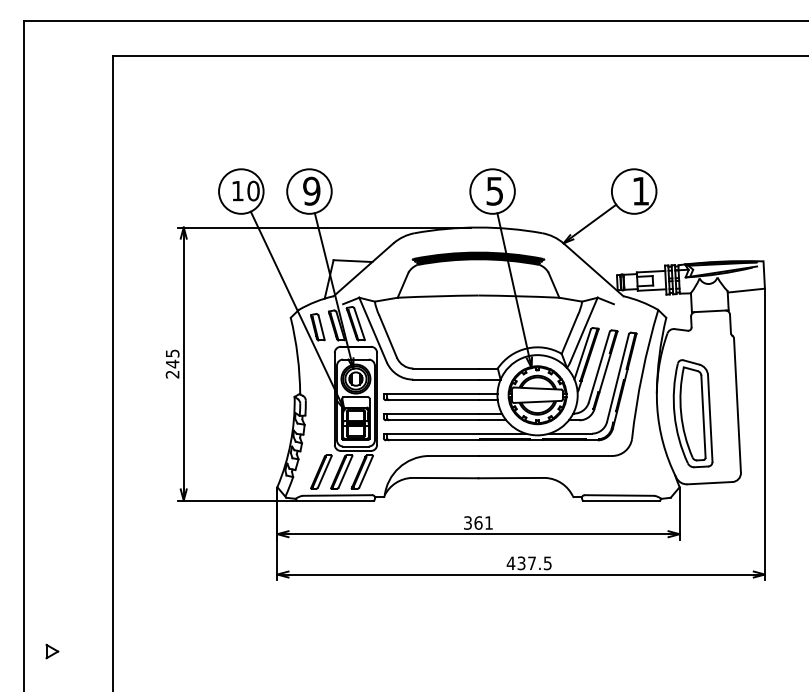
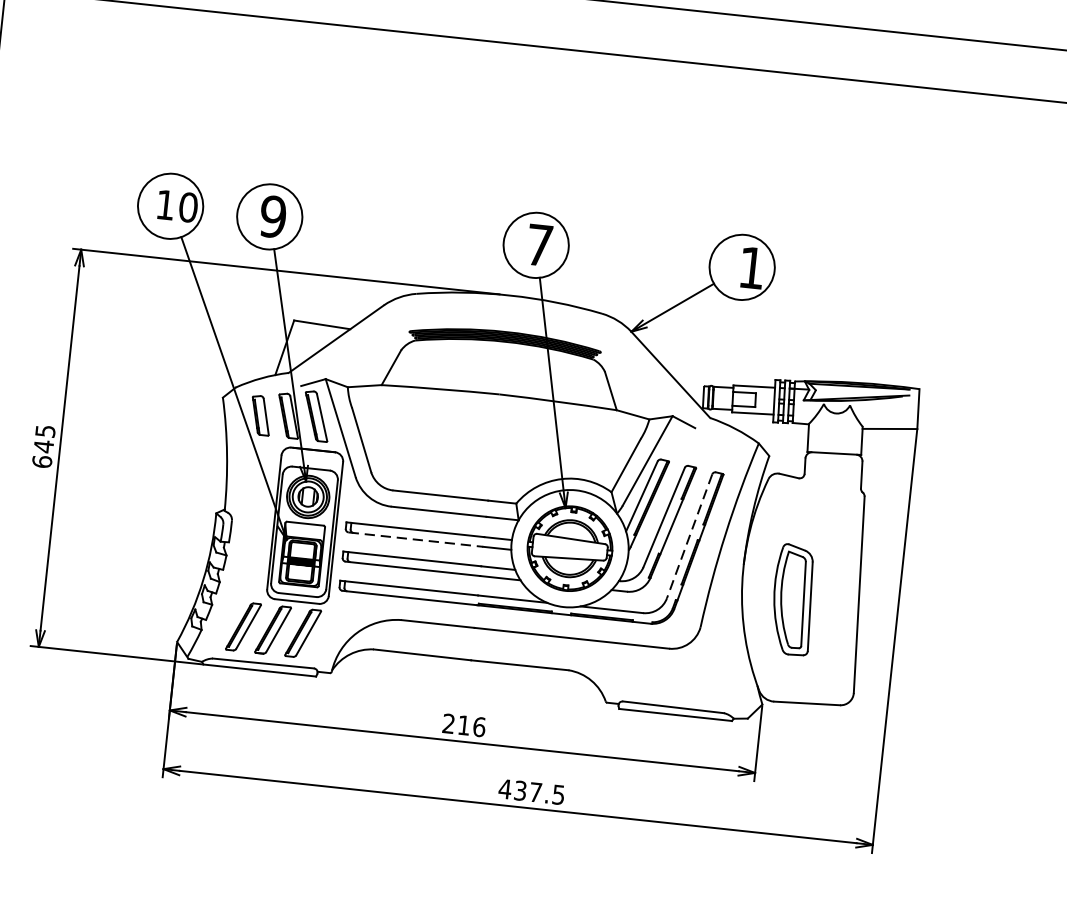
text: (494, 191) -> (538, 245), 5 -> 7
text: (172, 374) -> (42, 461), 245 -> 645
line: (617, 378) -> (688, 536), solid -> dashed
line: (432, 400) -> (416, 540), solid -> dashed
part: (692, 413) -> (792, 599), size x0.7
text: (478, 522) -> (464, 724), 361 -> 216

